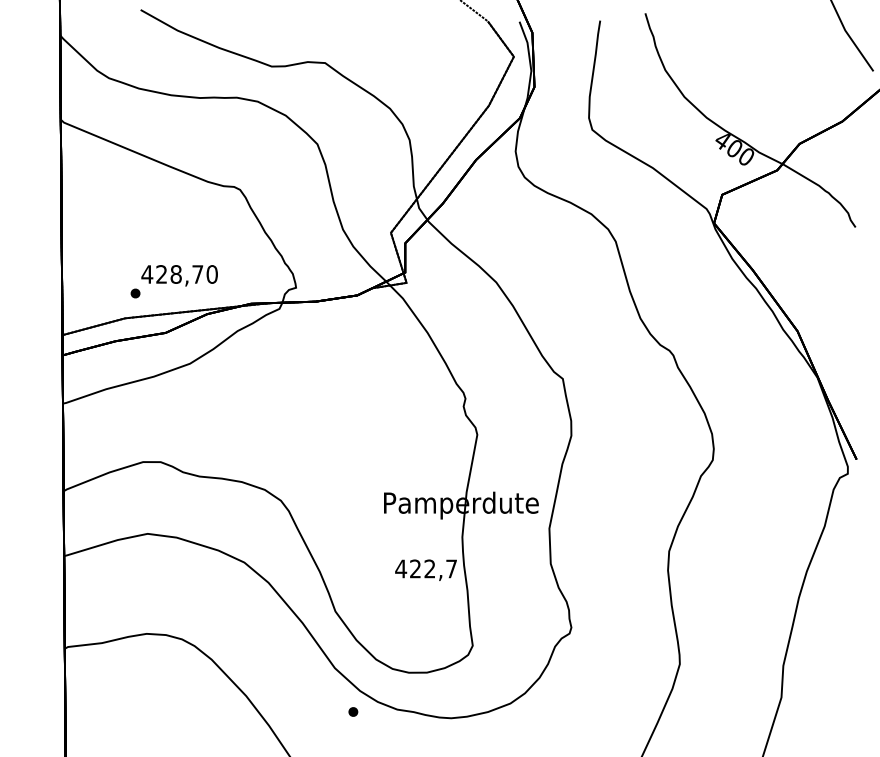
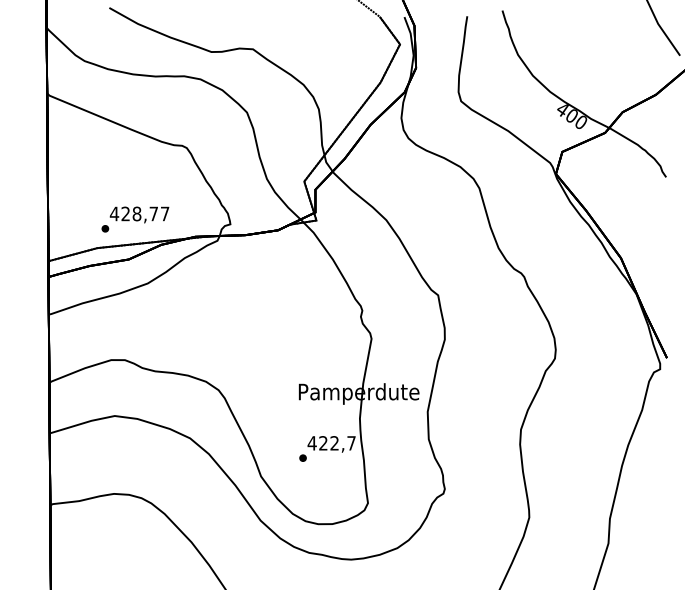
text: (211, 274) -> (164, 213), 428,70 -> 428,77
part: (353, 711) -> (303, 457), moved

